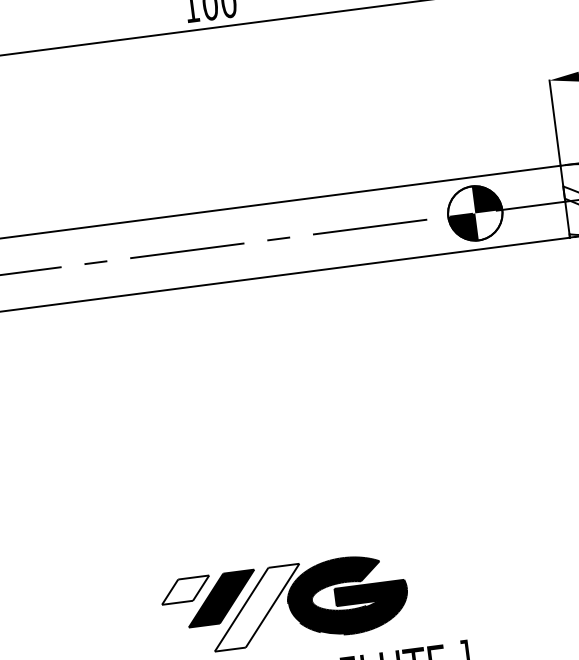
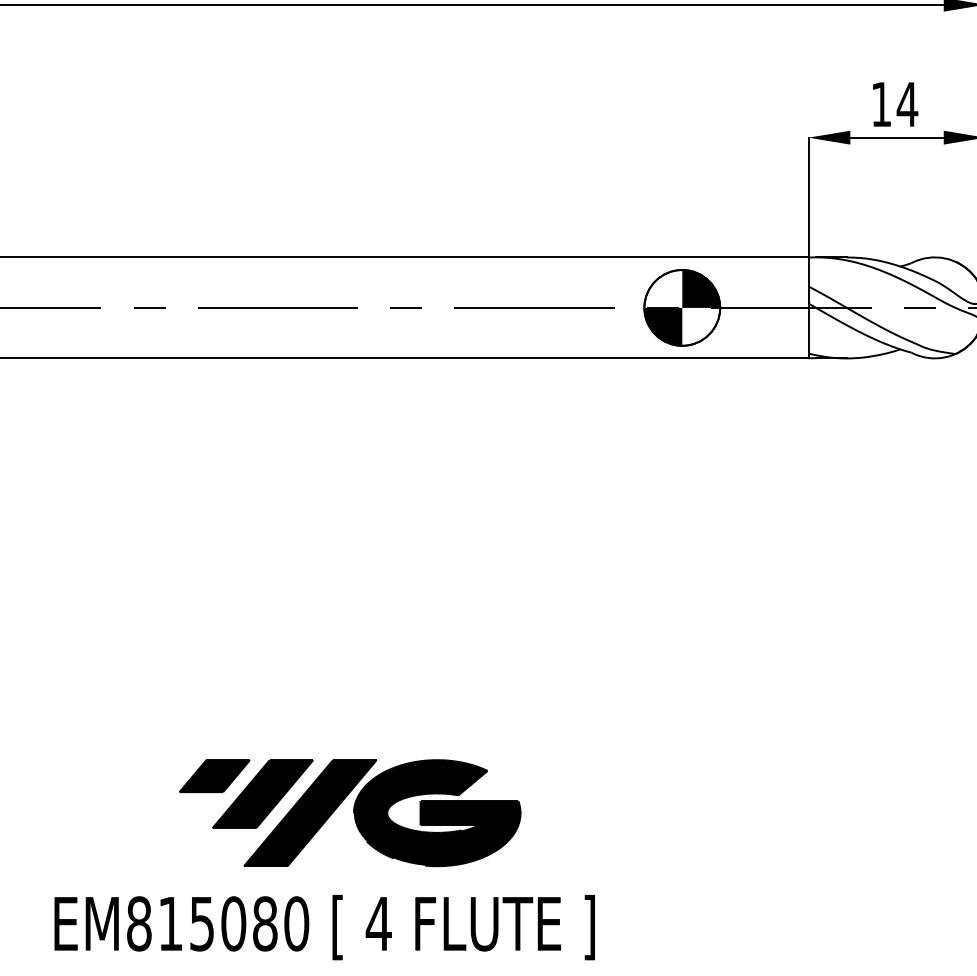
fill: (185, 590) -> (214, 776), added
fill: (257, 607) -> (310, 813), added

